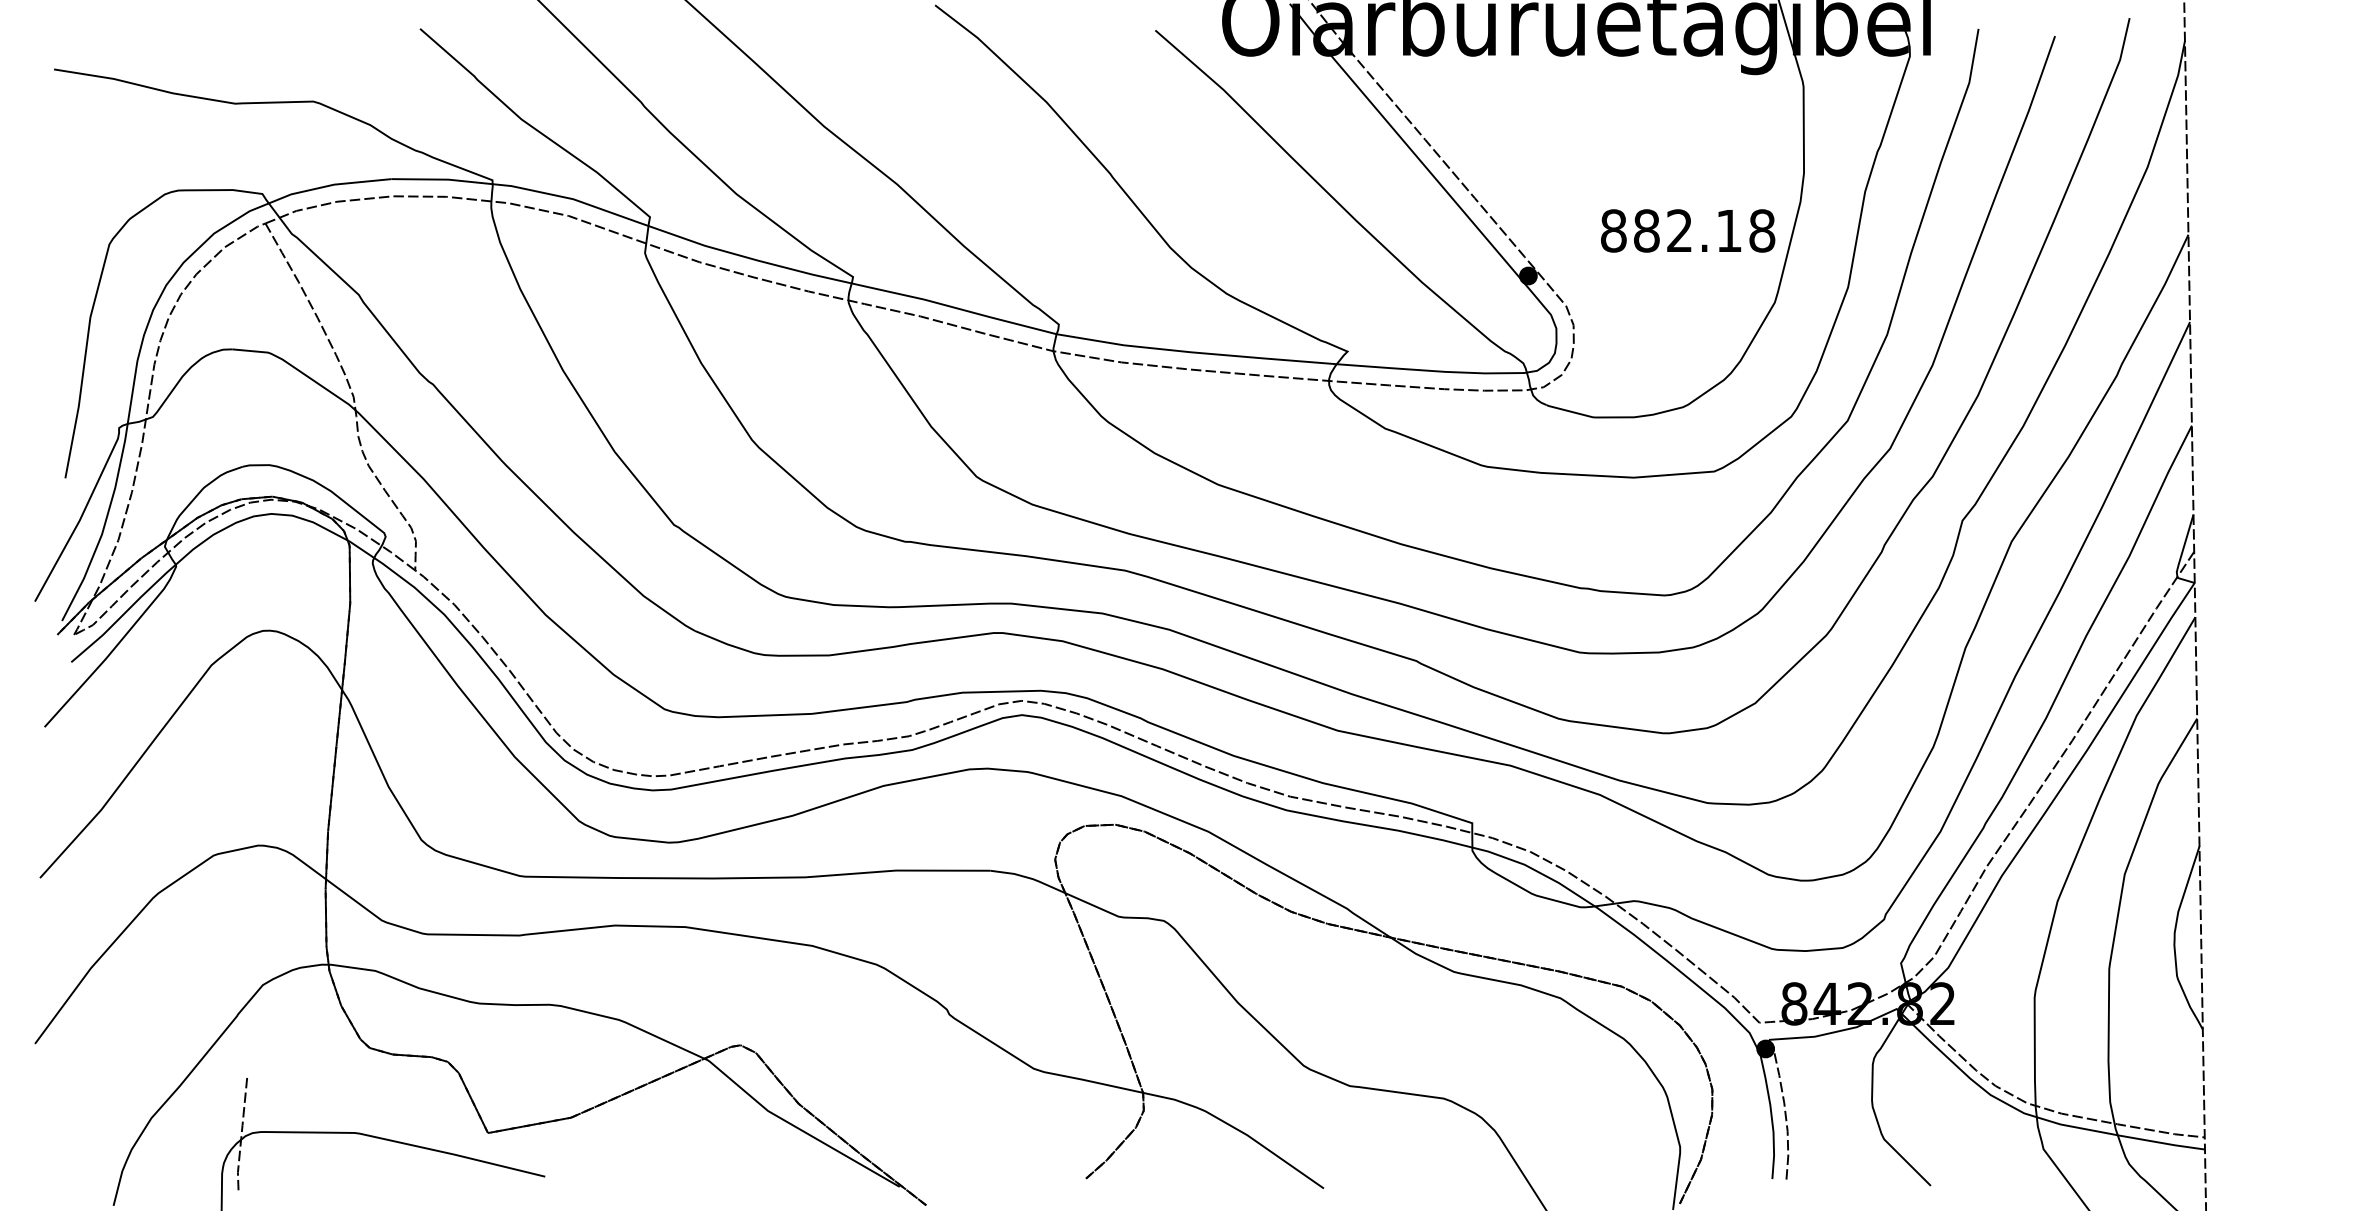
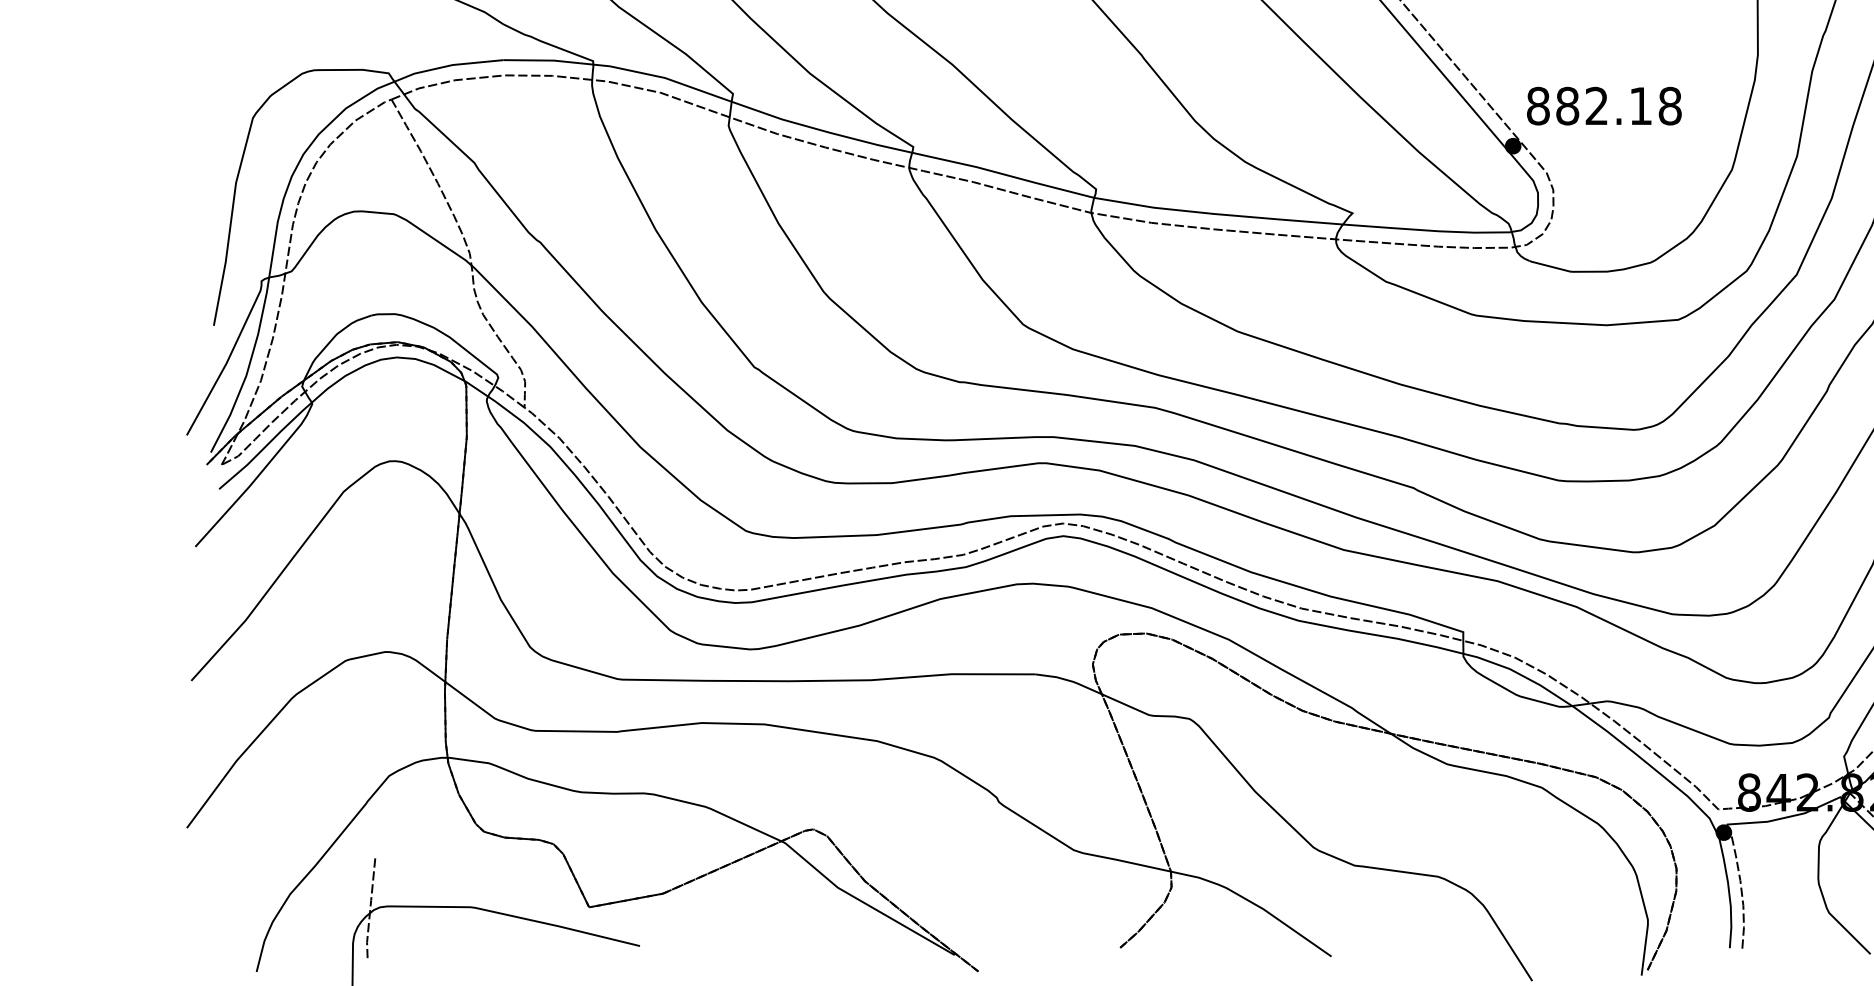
text: (1688, 230) -> (1604, 105), moved

